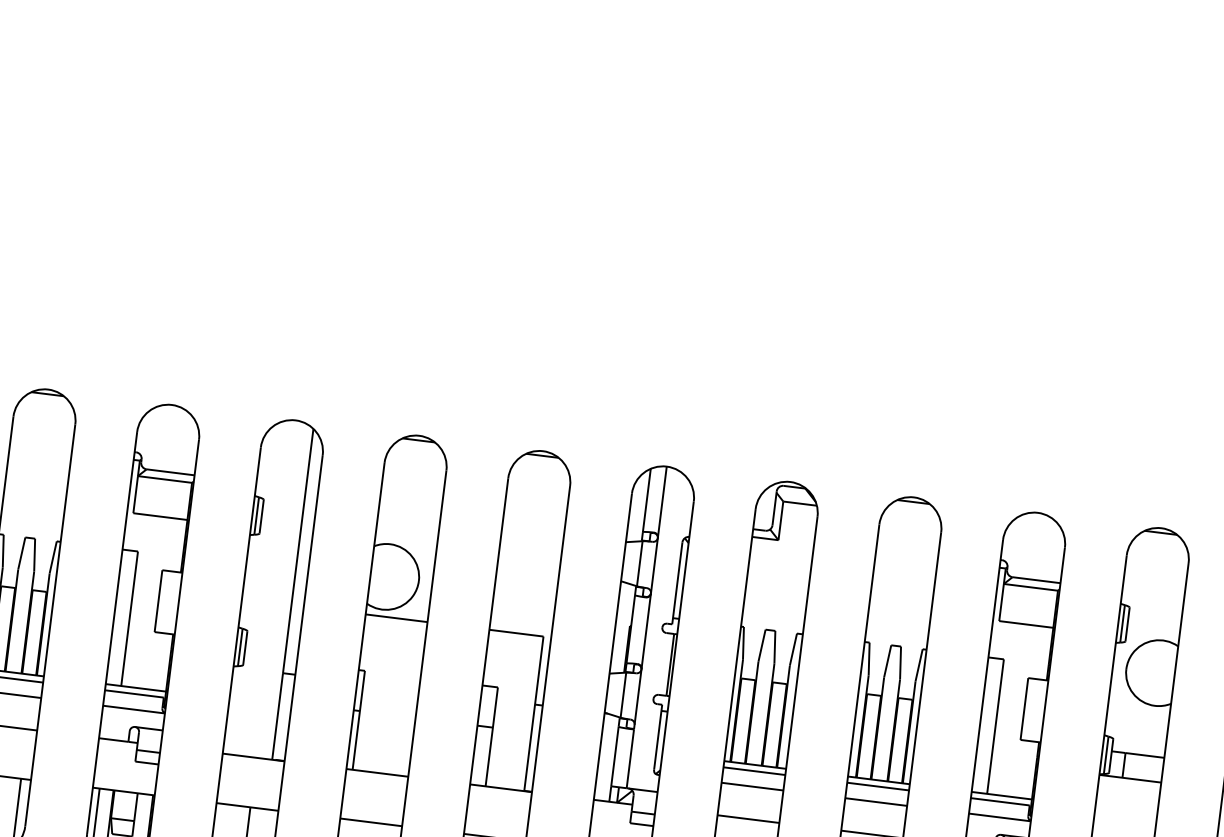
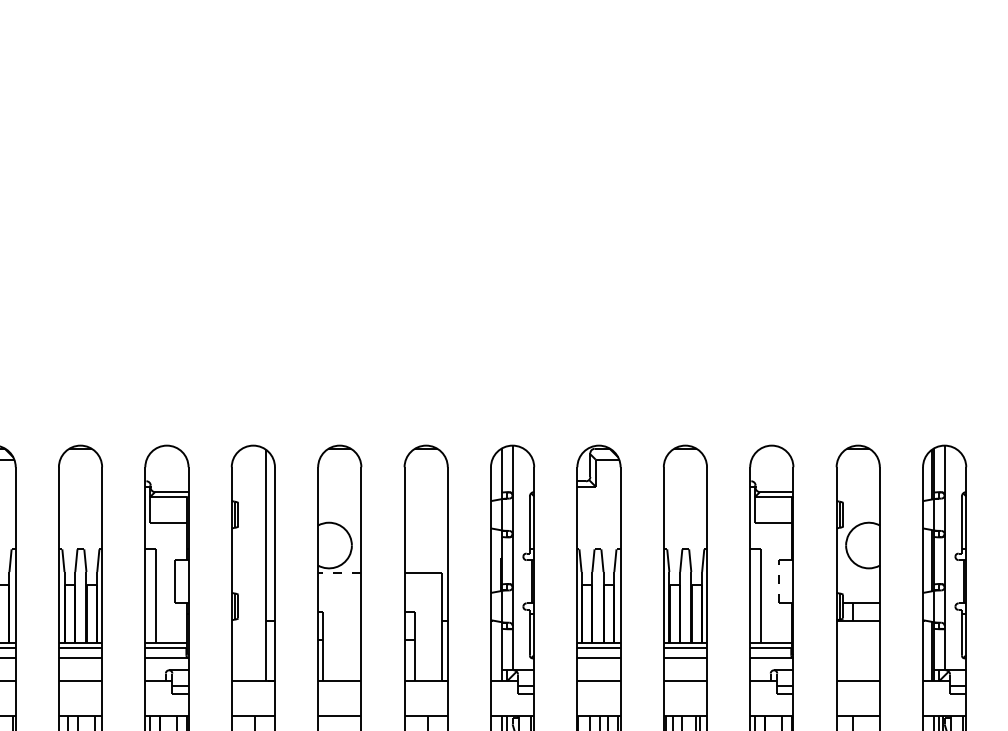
line: (396, 618) -> (339, 573), solid -> dashed
line: (1024, 708) -> (779, 581), solid -> dashed

